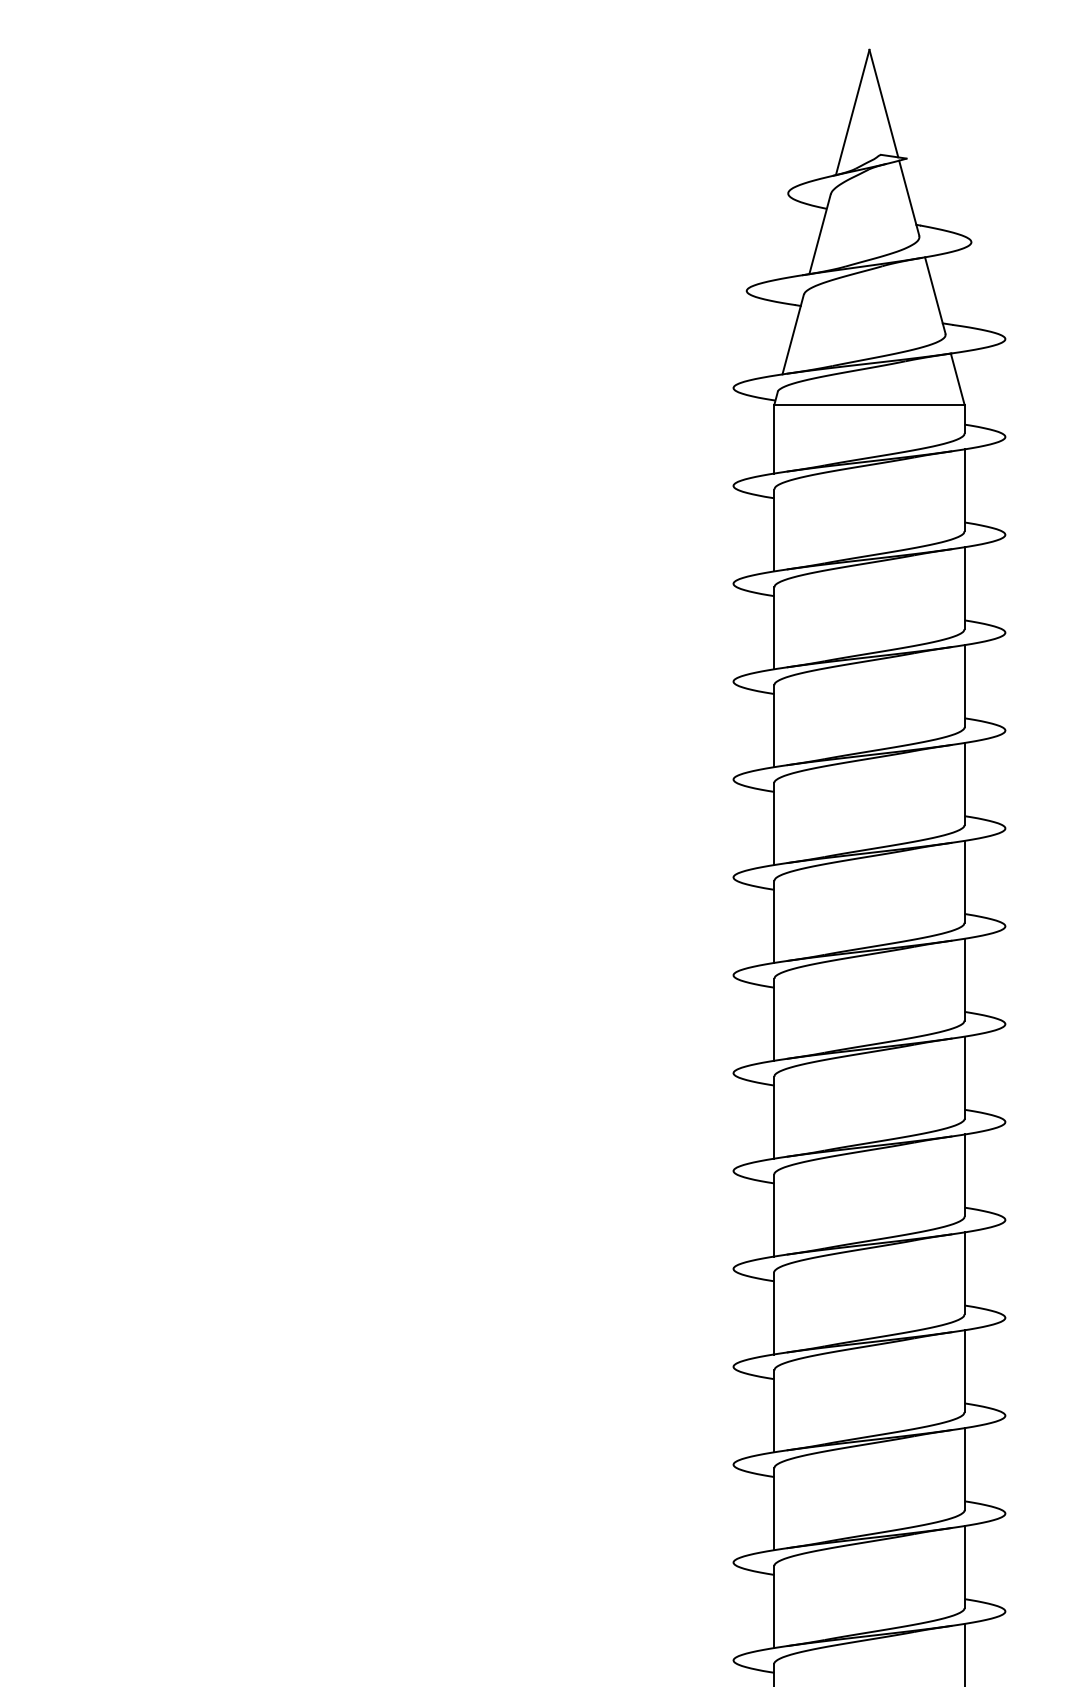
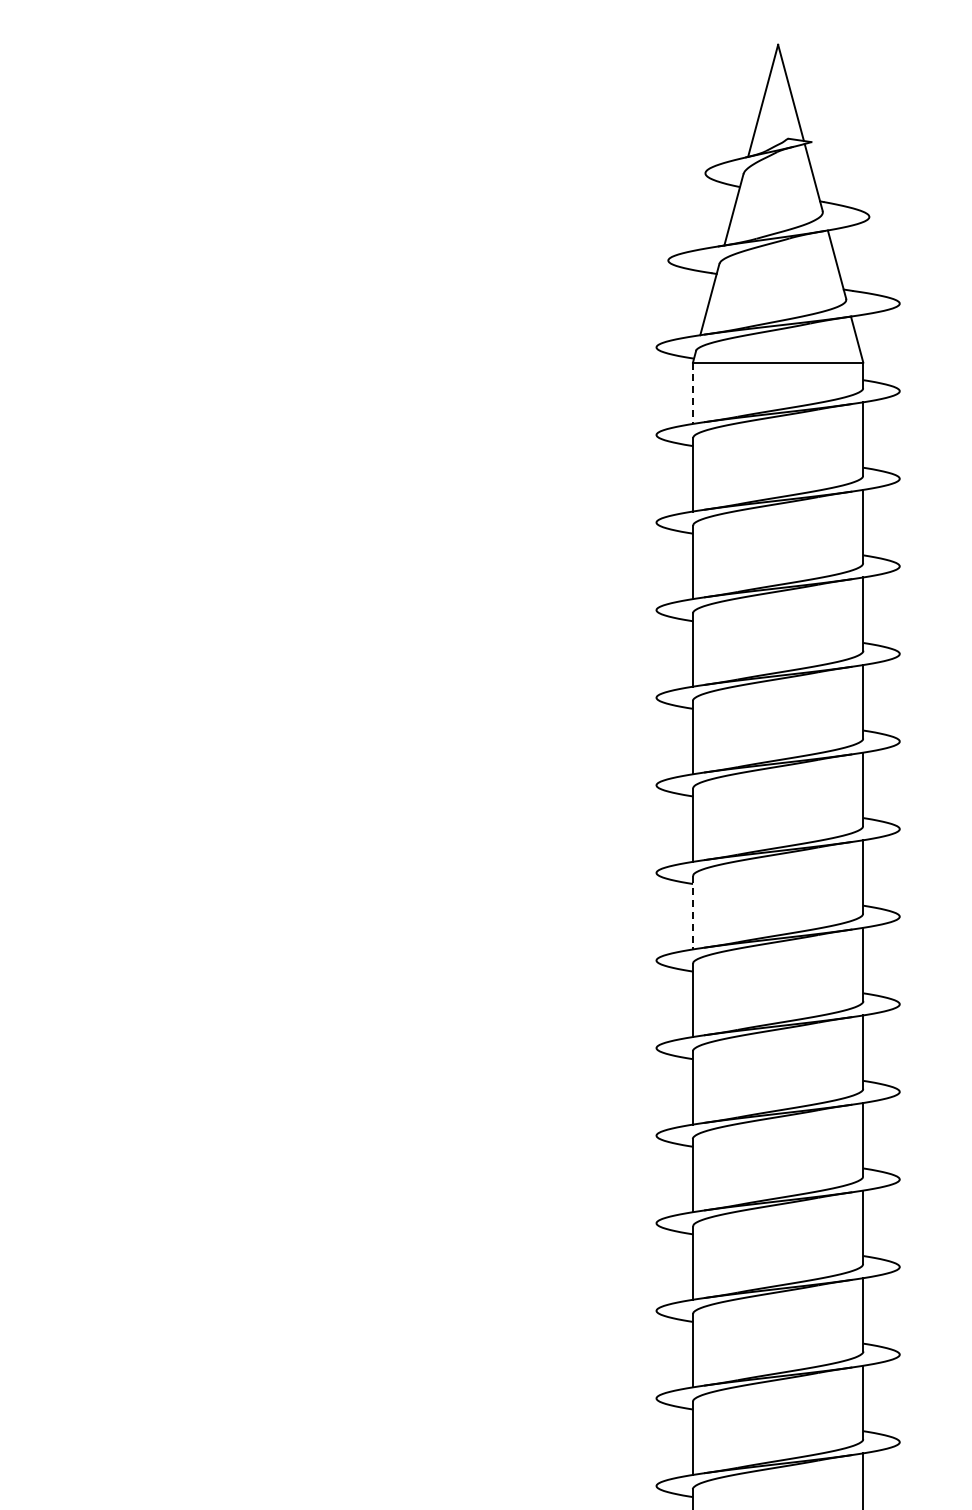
line: (773, 439) -> (692, 393), solid -> dashed
line: (773, 1019) -> (692, 912), solid -> dashed

